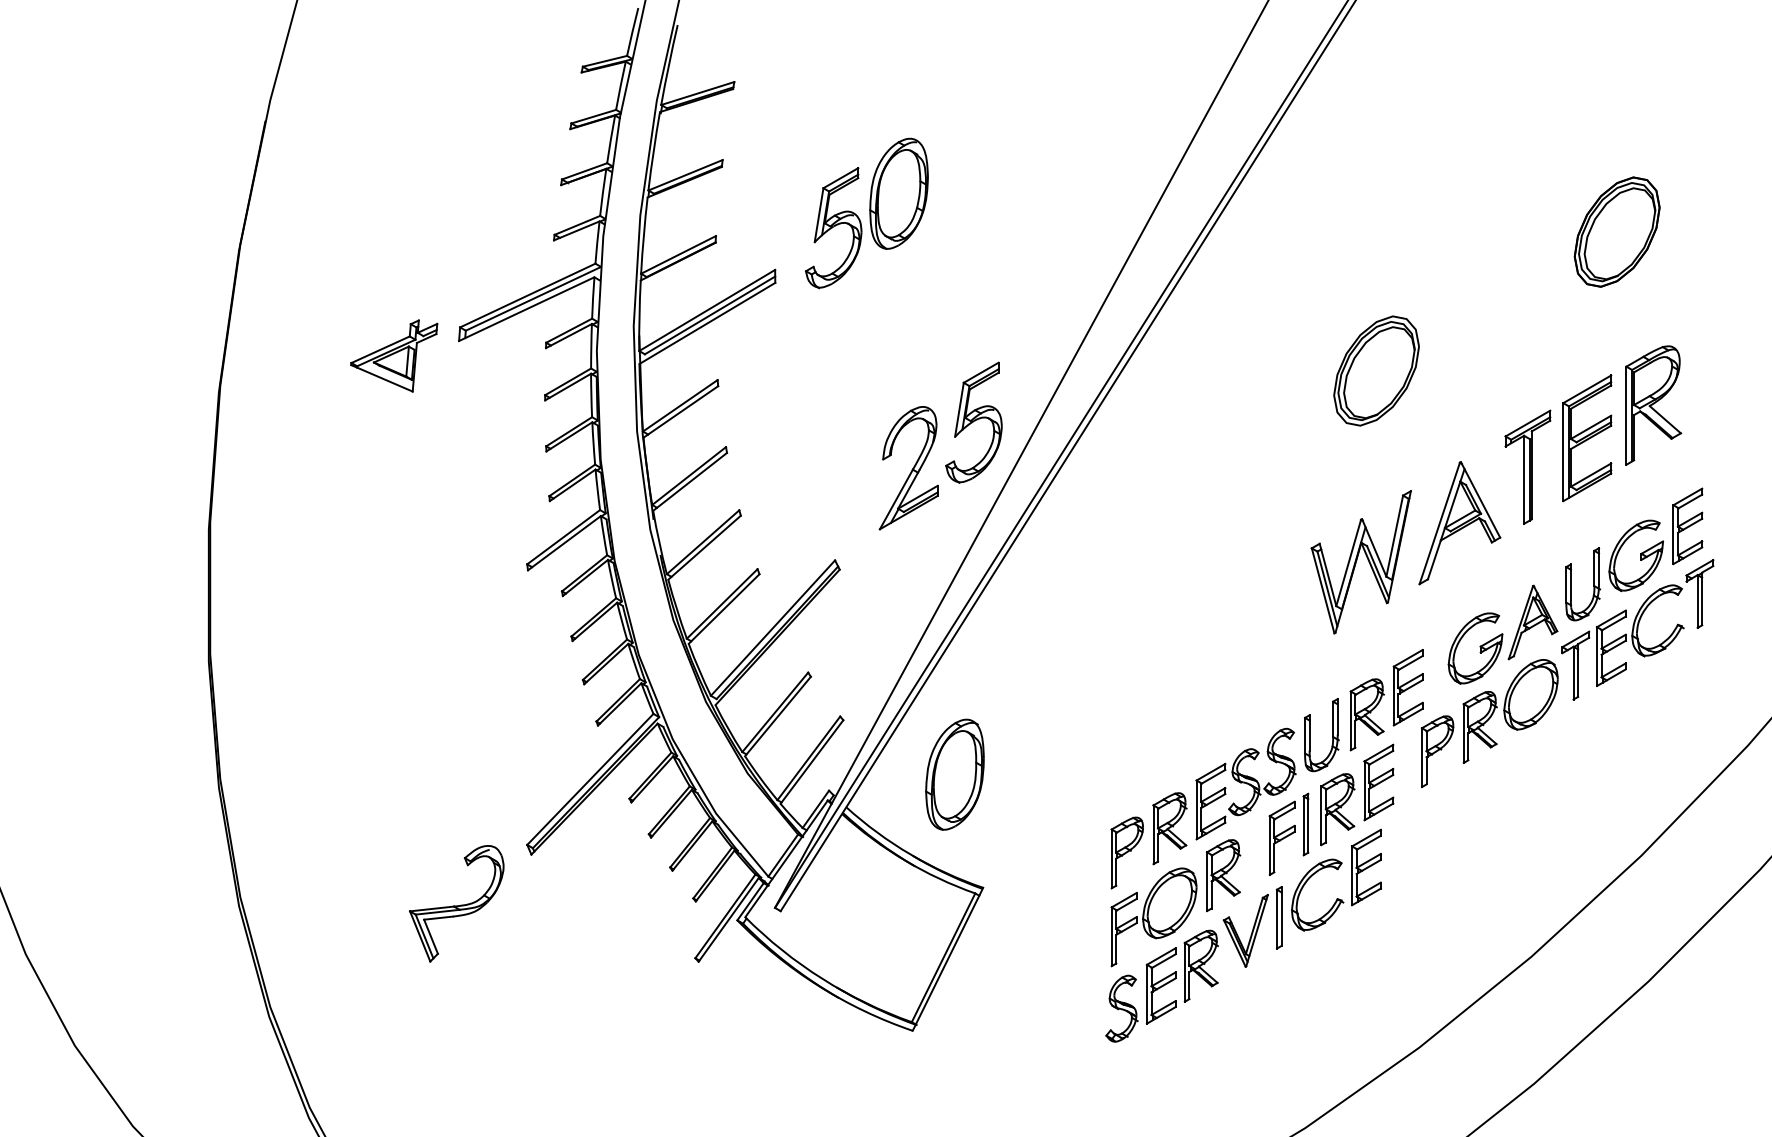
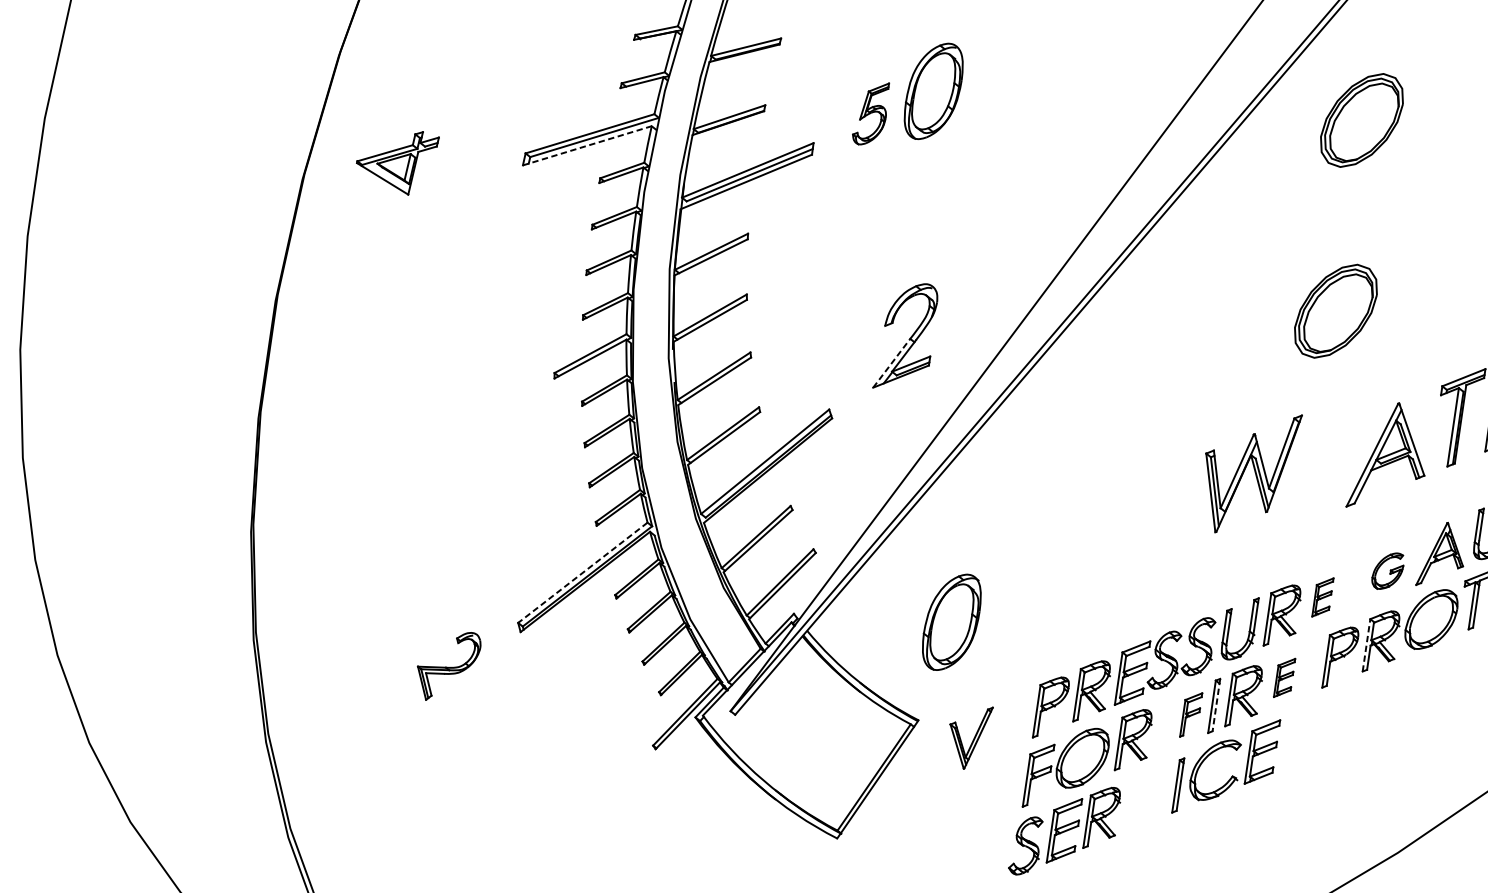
part: (1374, 156) -> (1361, 119), added
part: (833, 228) -> (870, 113), size x0.6
line: (526, 309) -> (587, 146), solid -> dashed
part: (394, 355) -> (396, 160), moved
part: (973, 422) -> (970, 304), removed
line: (896, 499) -> (891, 363), solid -> dashed
part: (1360, 562) -> (1247, 472), moved
part: (1475, 648) -> (1387, 571), size x0.6
part: (1407, 687) -> (1322, 597), size x0.6
line: (1463, 733) -> (1366, 645), solid -> dashed
part: (954, 774) -> (951, 622), moved
line: (590, 779) -> (582, 572), solid -> dashed
part: (1378, 782) -> (1284, 677), size x0.6
line: (1308, 823) -> (1216, 705), solid -> dashed
part: (1281, 837) -> (1190, 714), size x0.7
part: (456, 903) -> (447, 665), size x0.7
part: (1251, 931) -> (973, 738), moved

